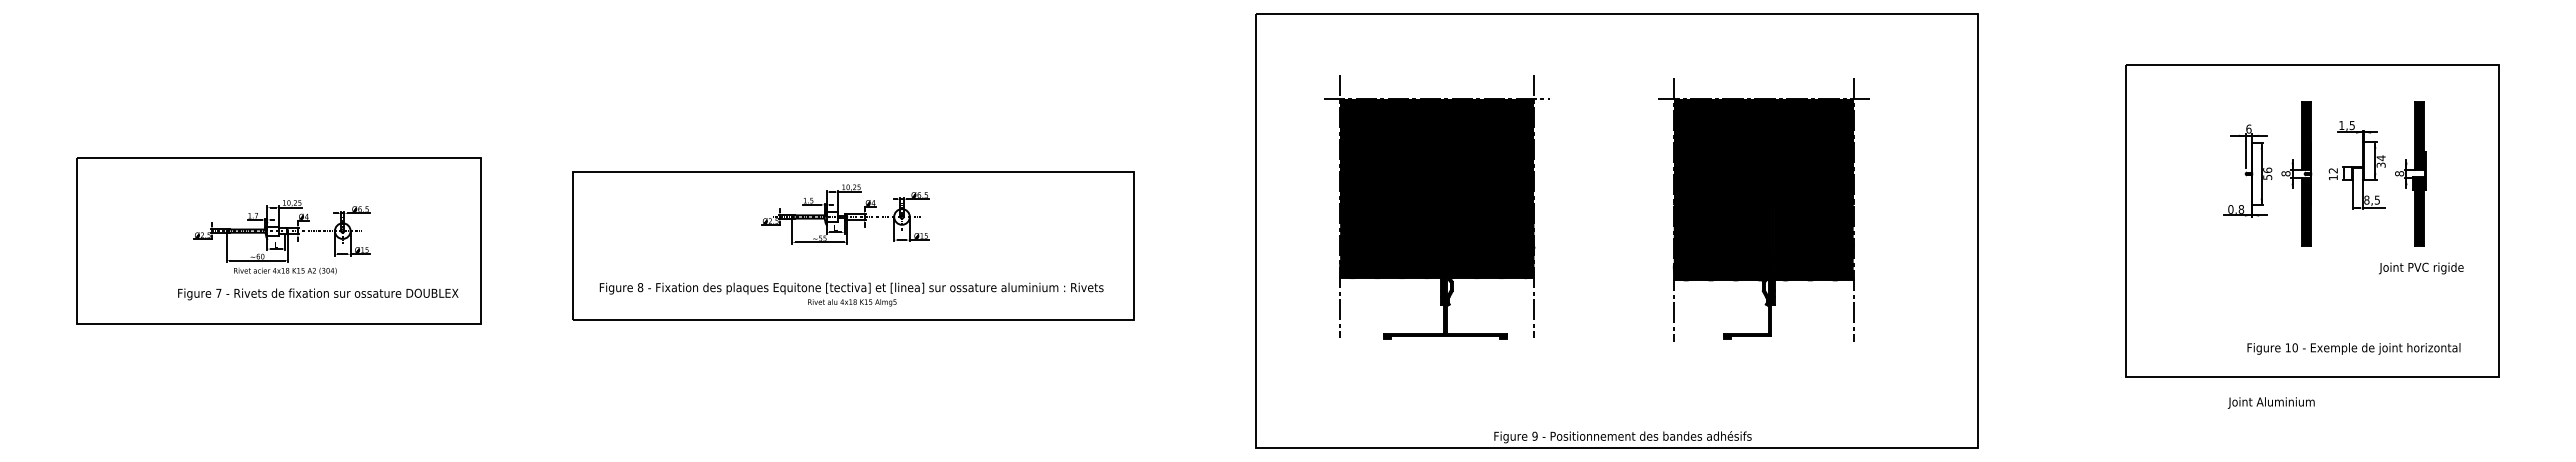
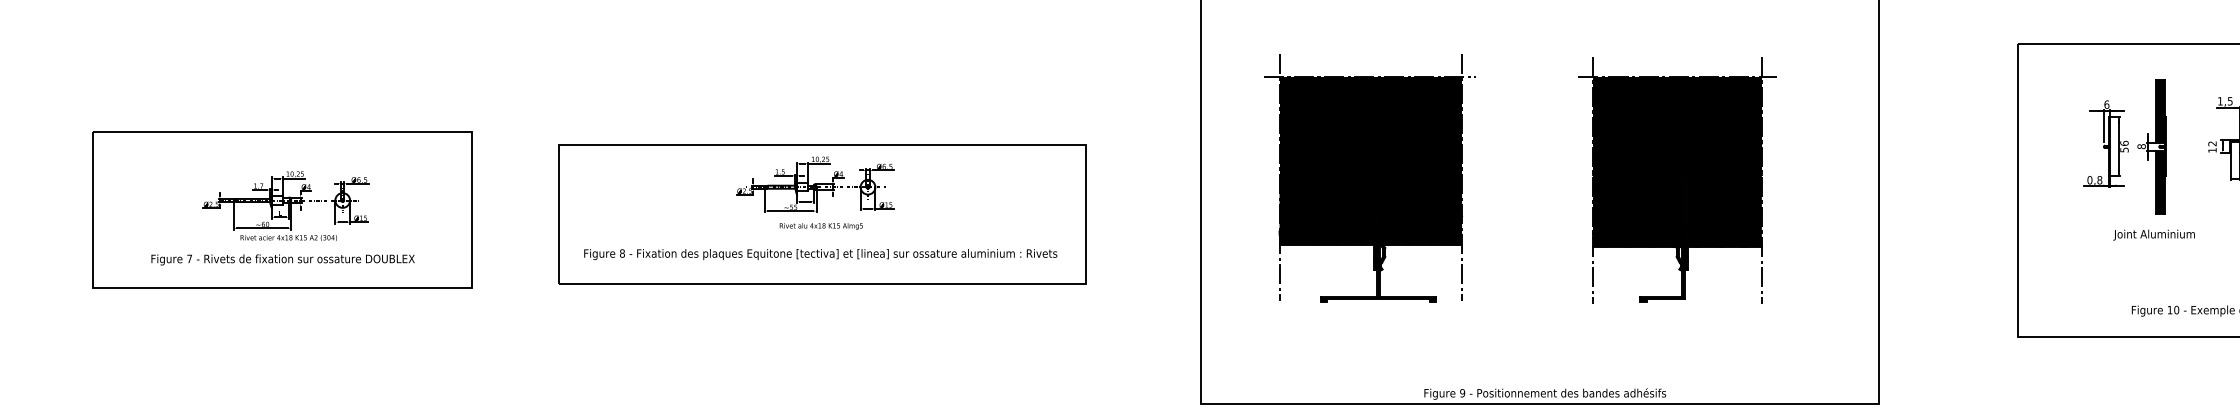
part: (2267, 173) -> (2124, 146), moved
text: (318, 294) -> (283, 260), moved
text: (852, 302) -> (821, 226), moved
text: (2270, 402) -> (2153, 234), moved

